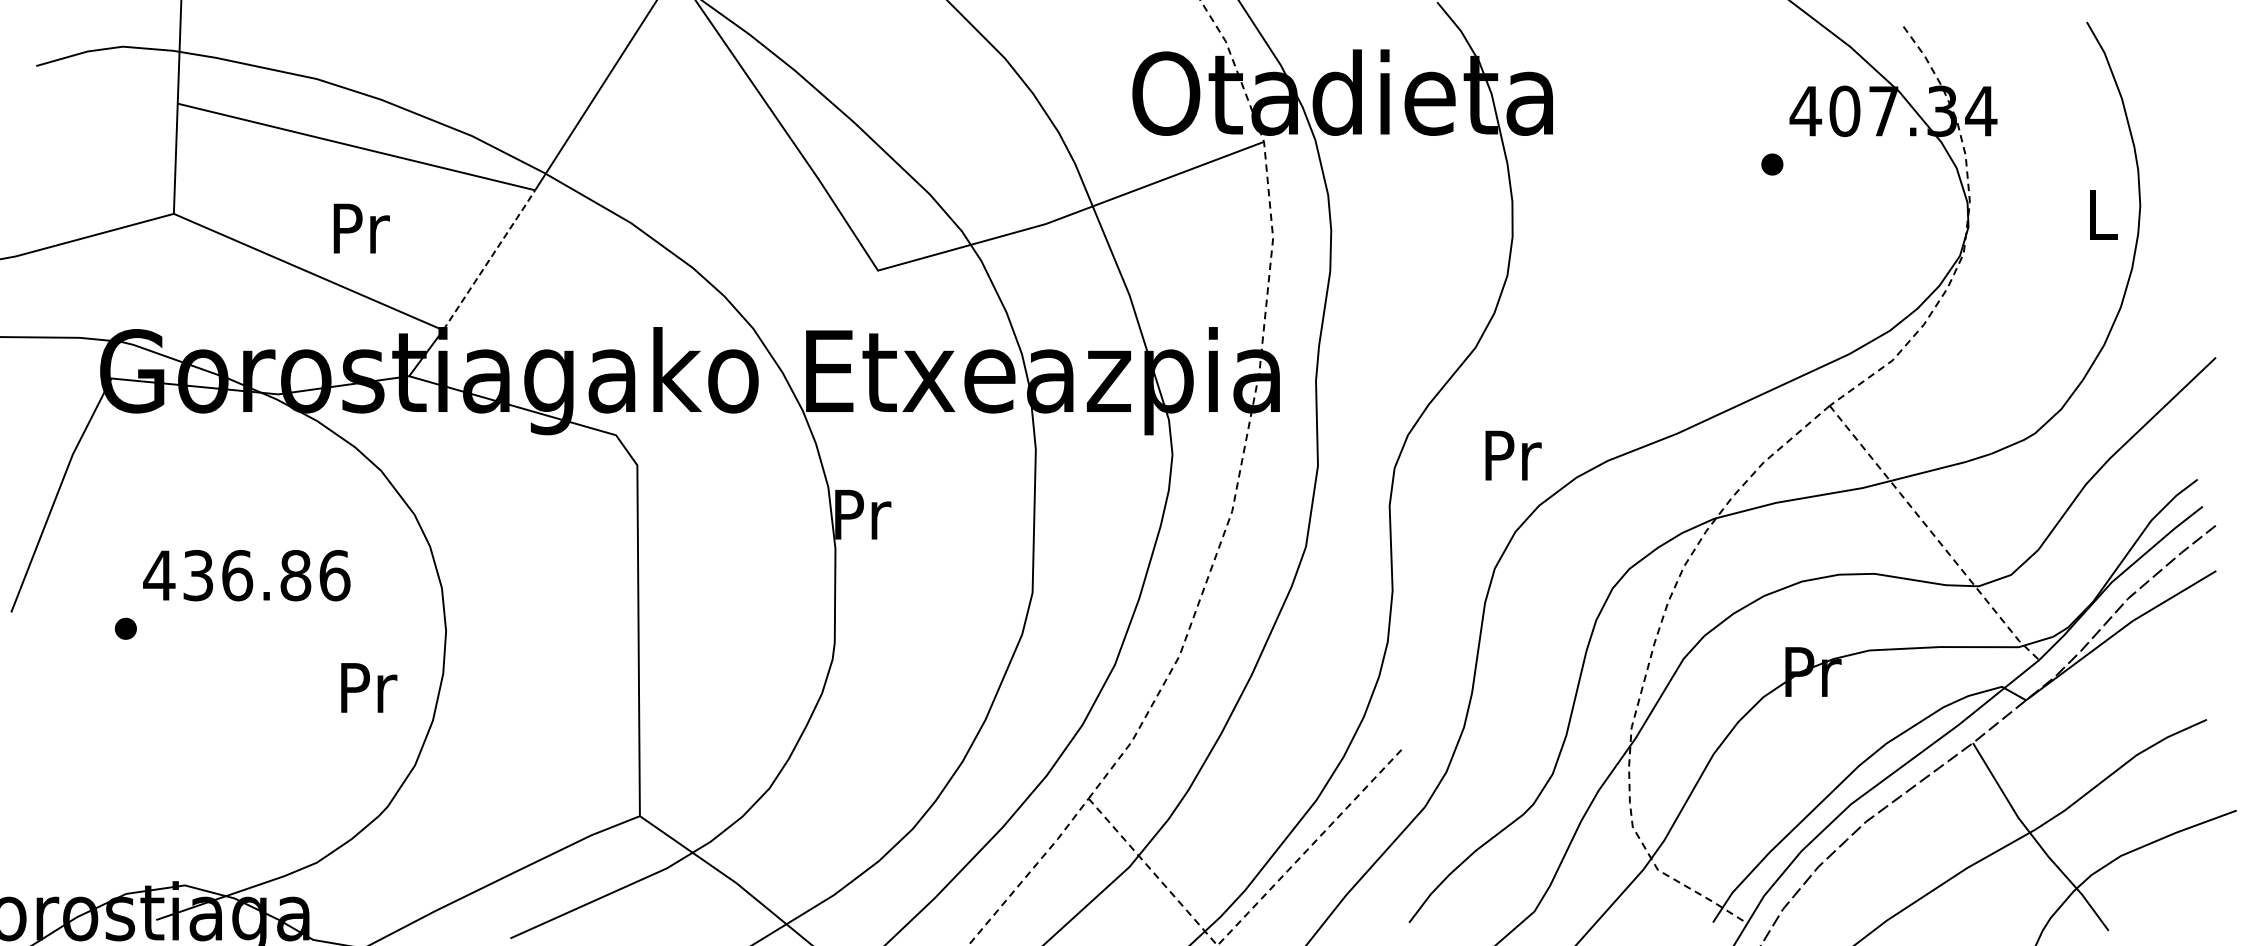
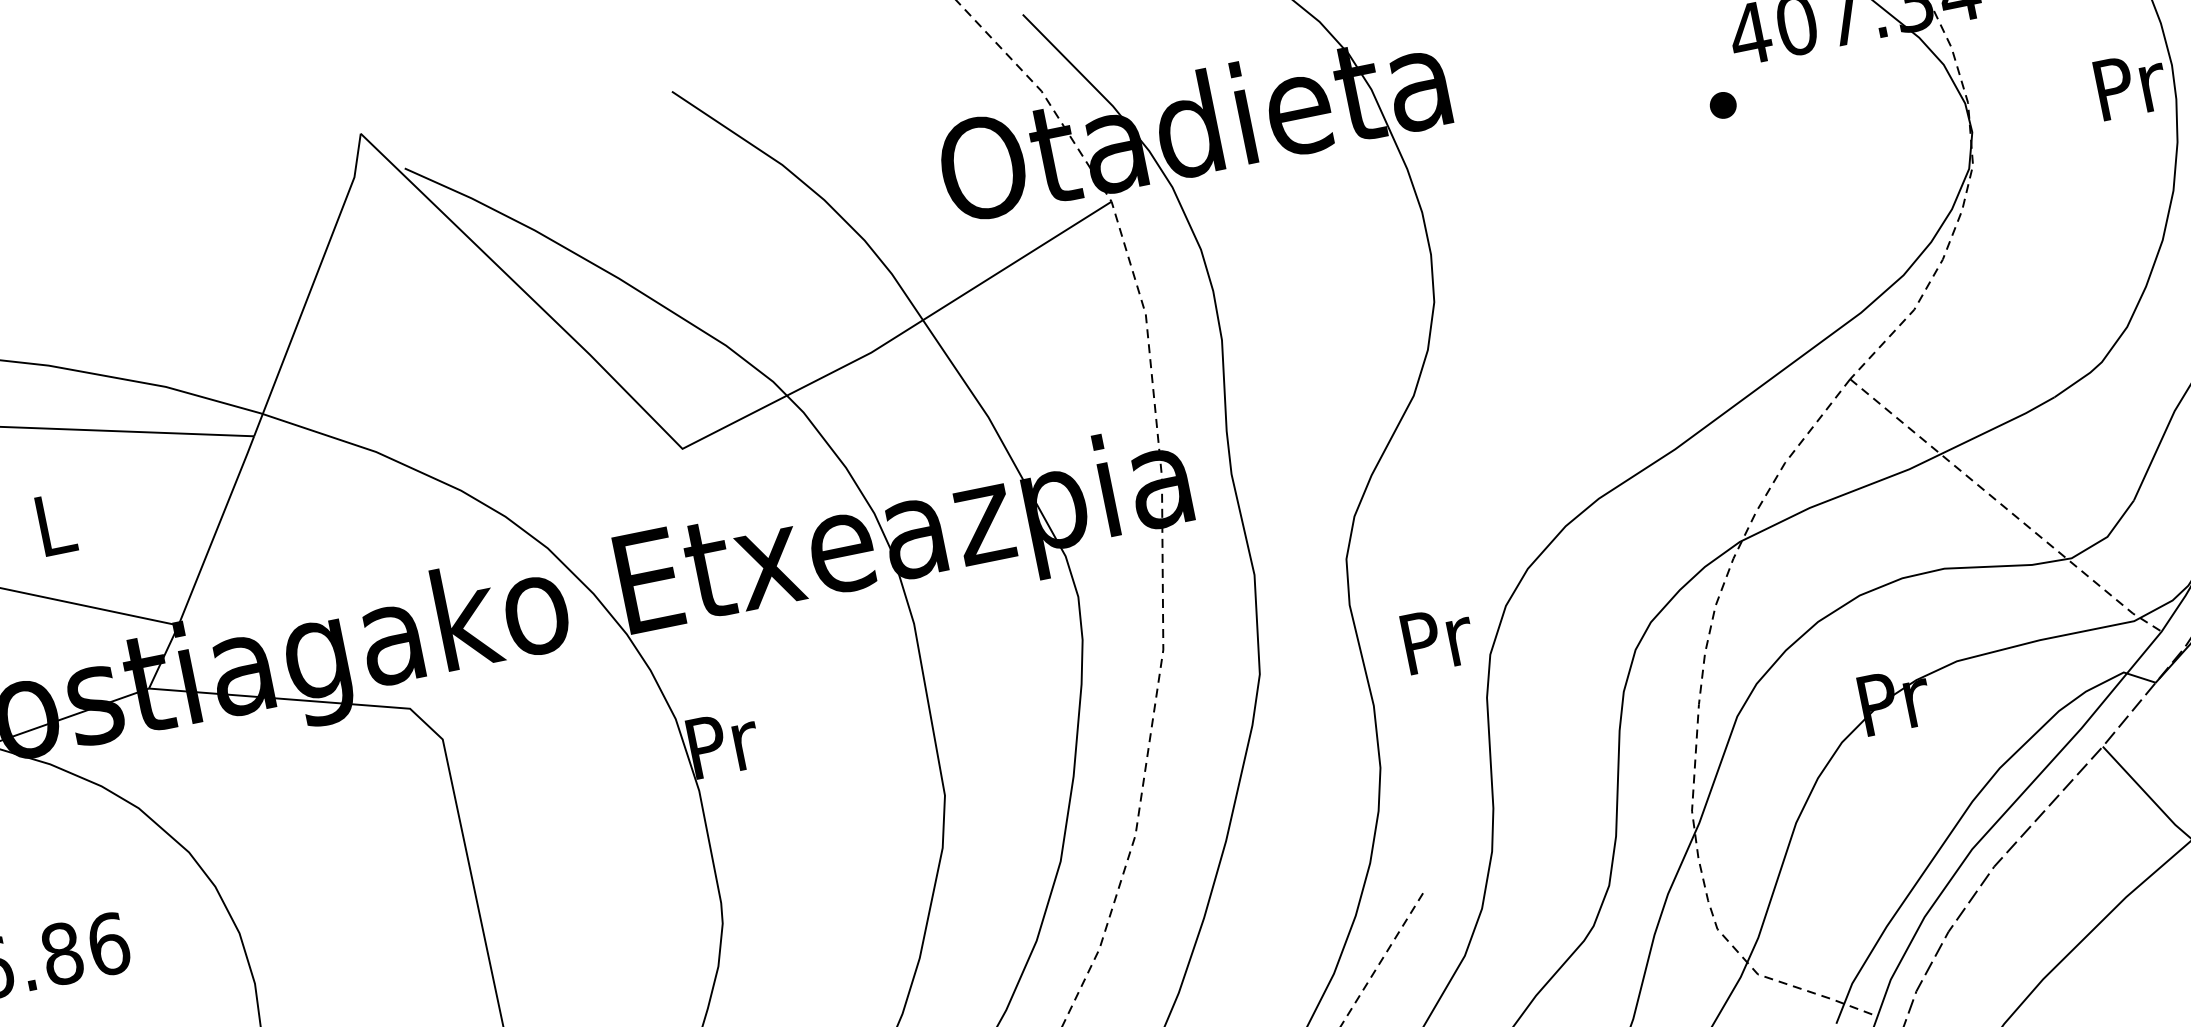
text: (2104, 214) -> (2131, 84), L -> Pr
text: (361, 228) -> (56, 523), Pr -> L
line: (489, 259) -> (216, 529), dashed -> solid
text: (1513, 455) -> (1438, 638), moved

